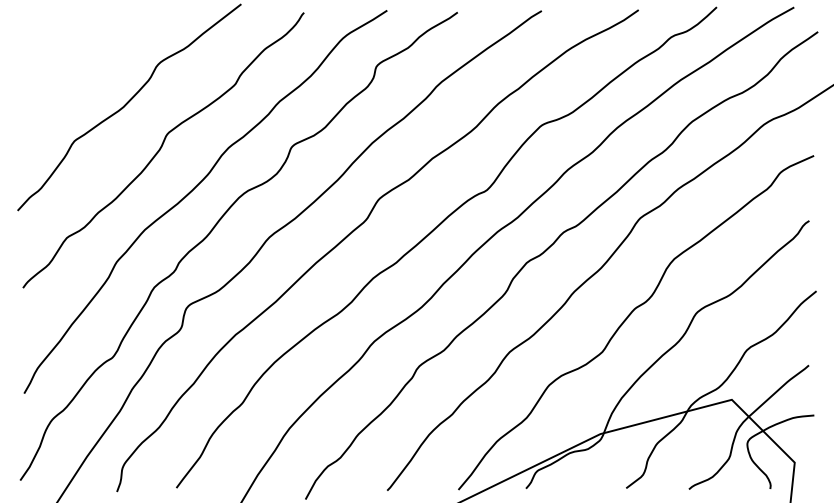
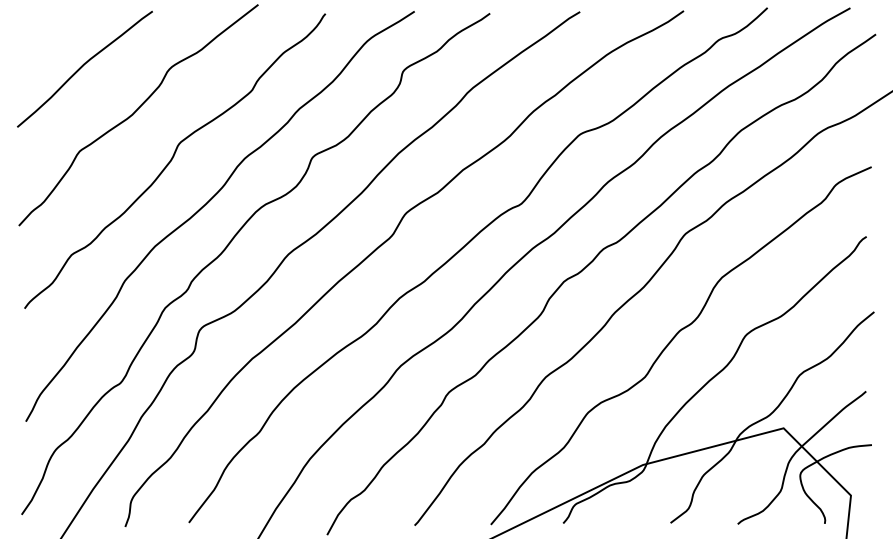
curve: (77, 61) -> (83, 66), added

